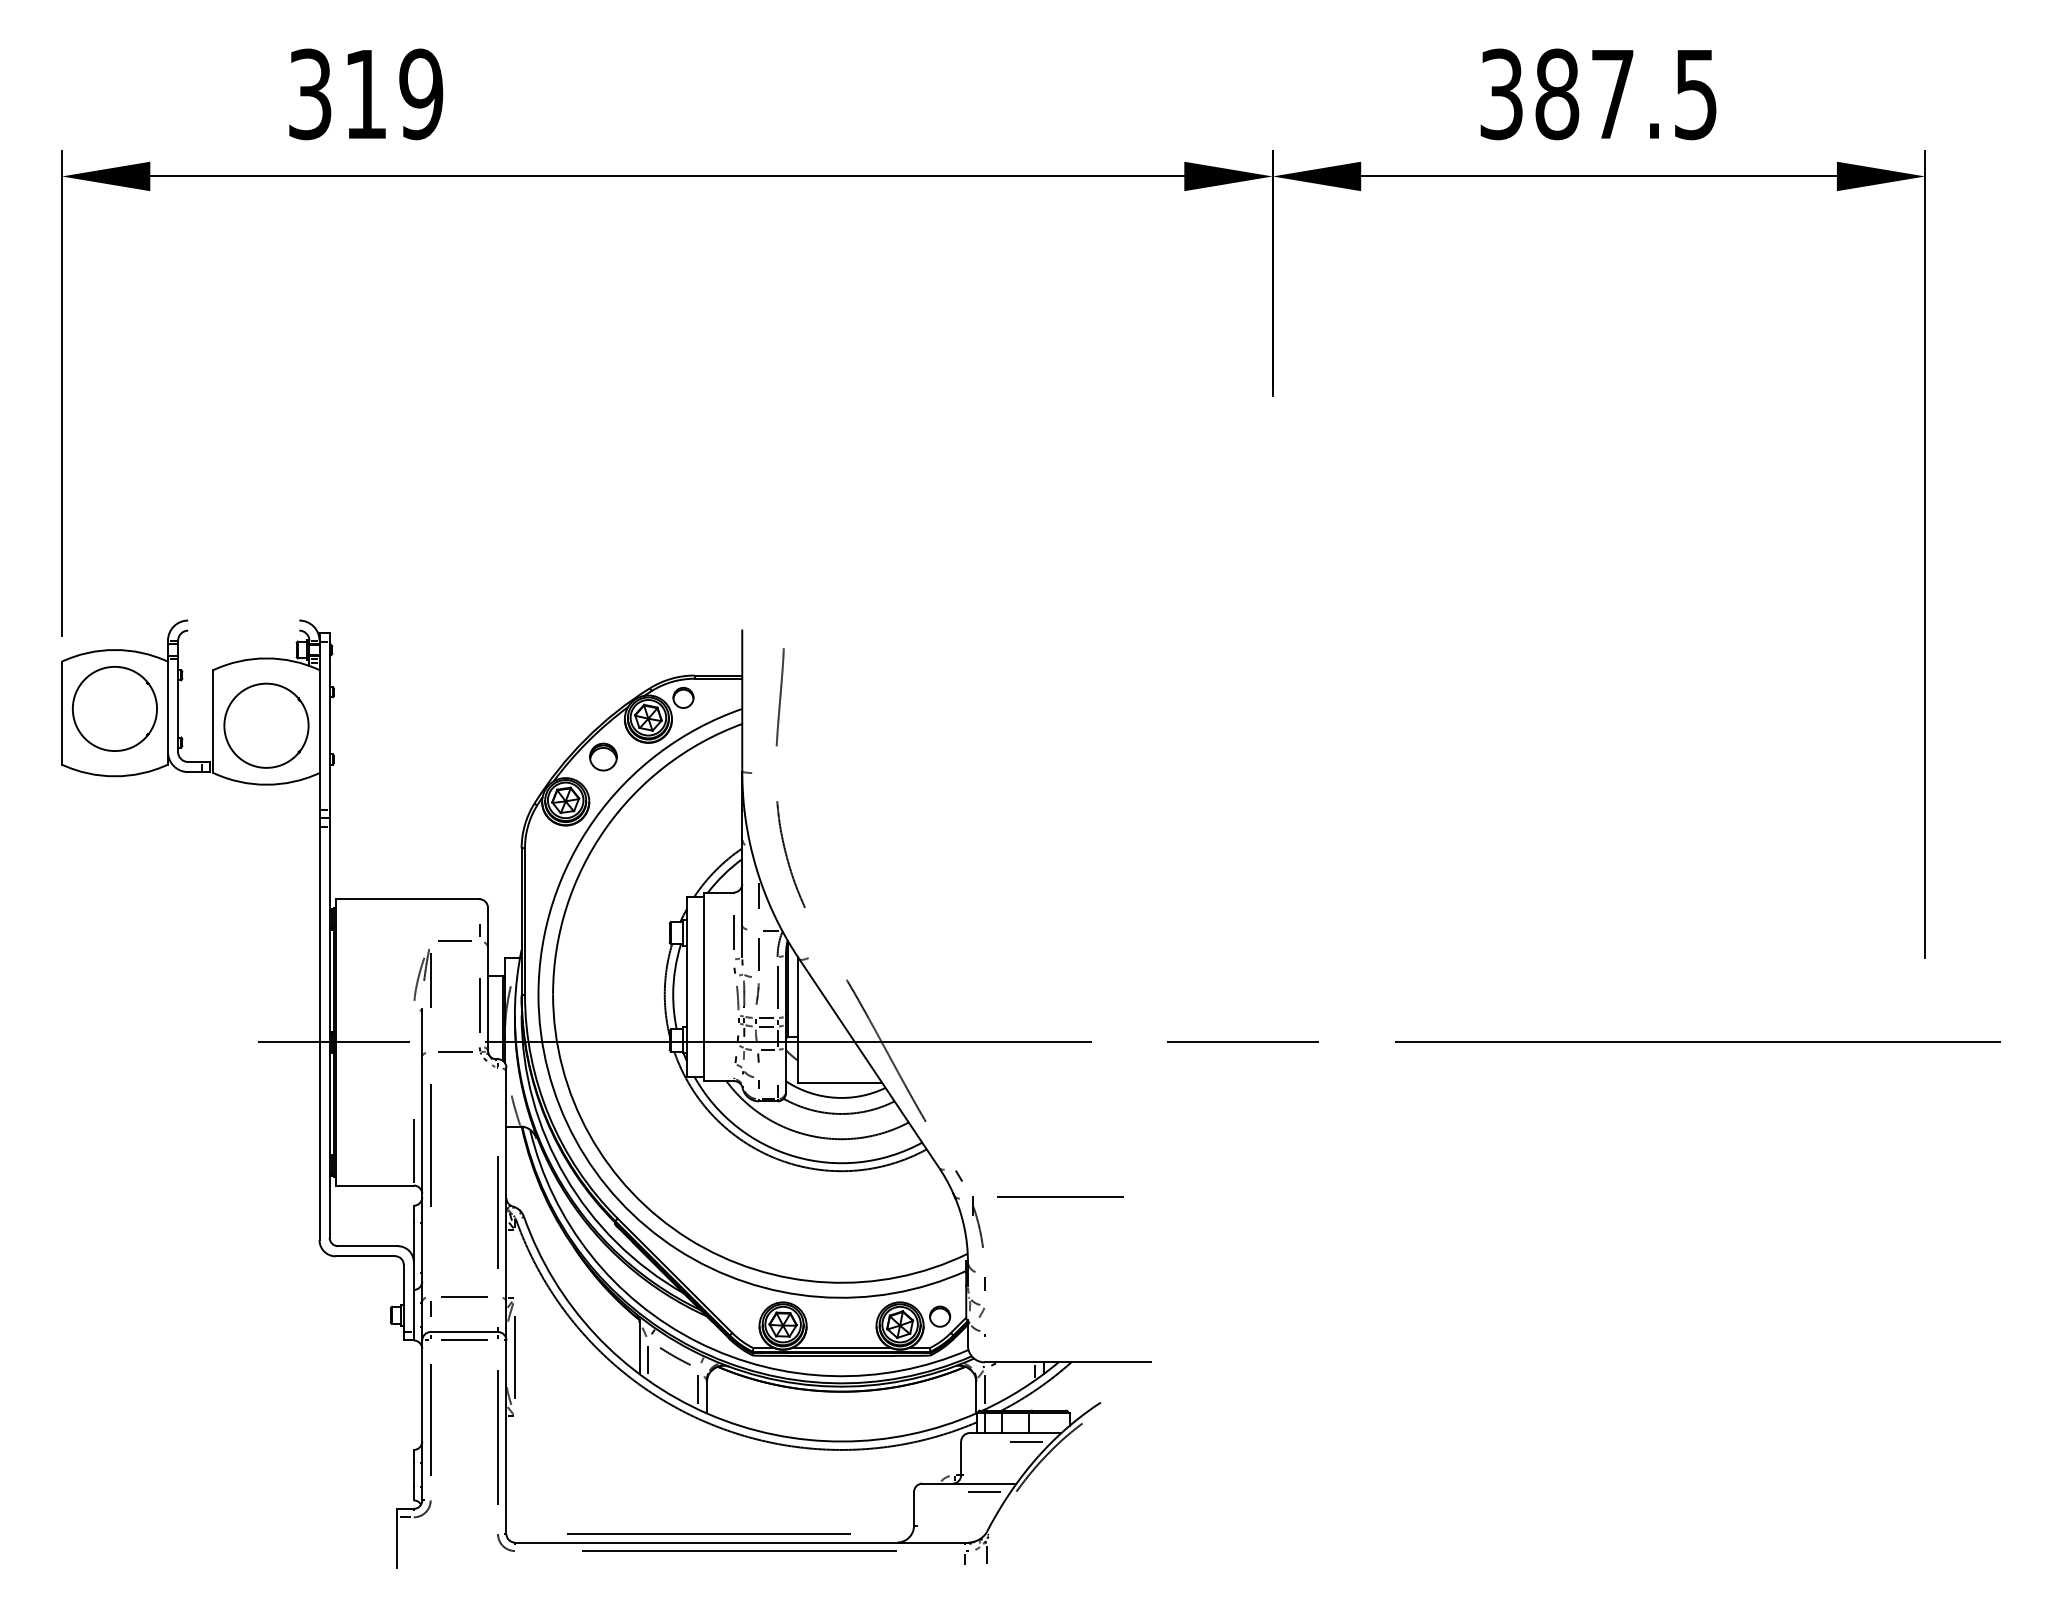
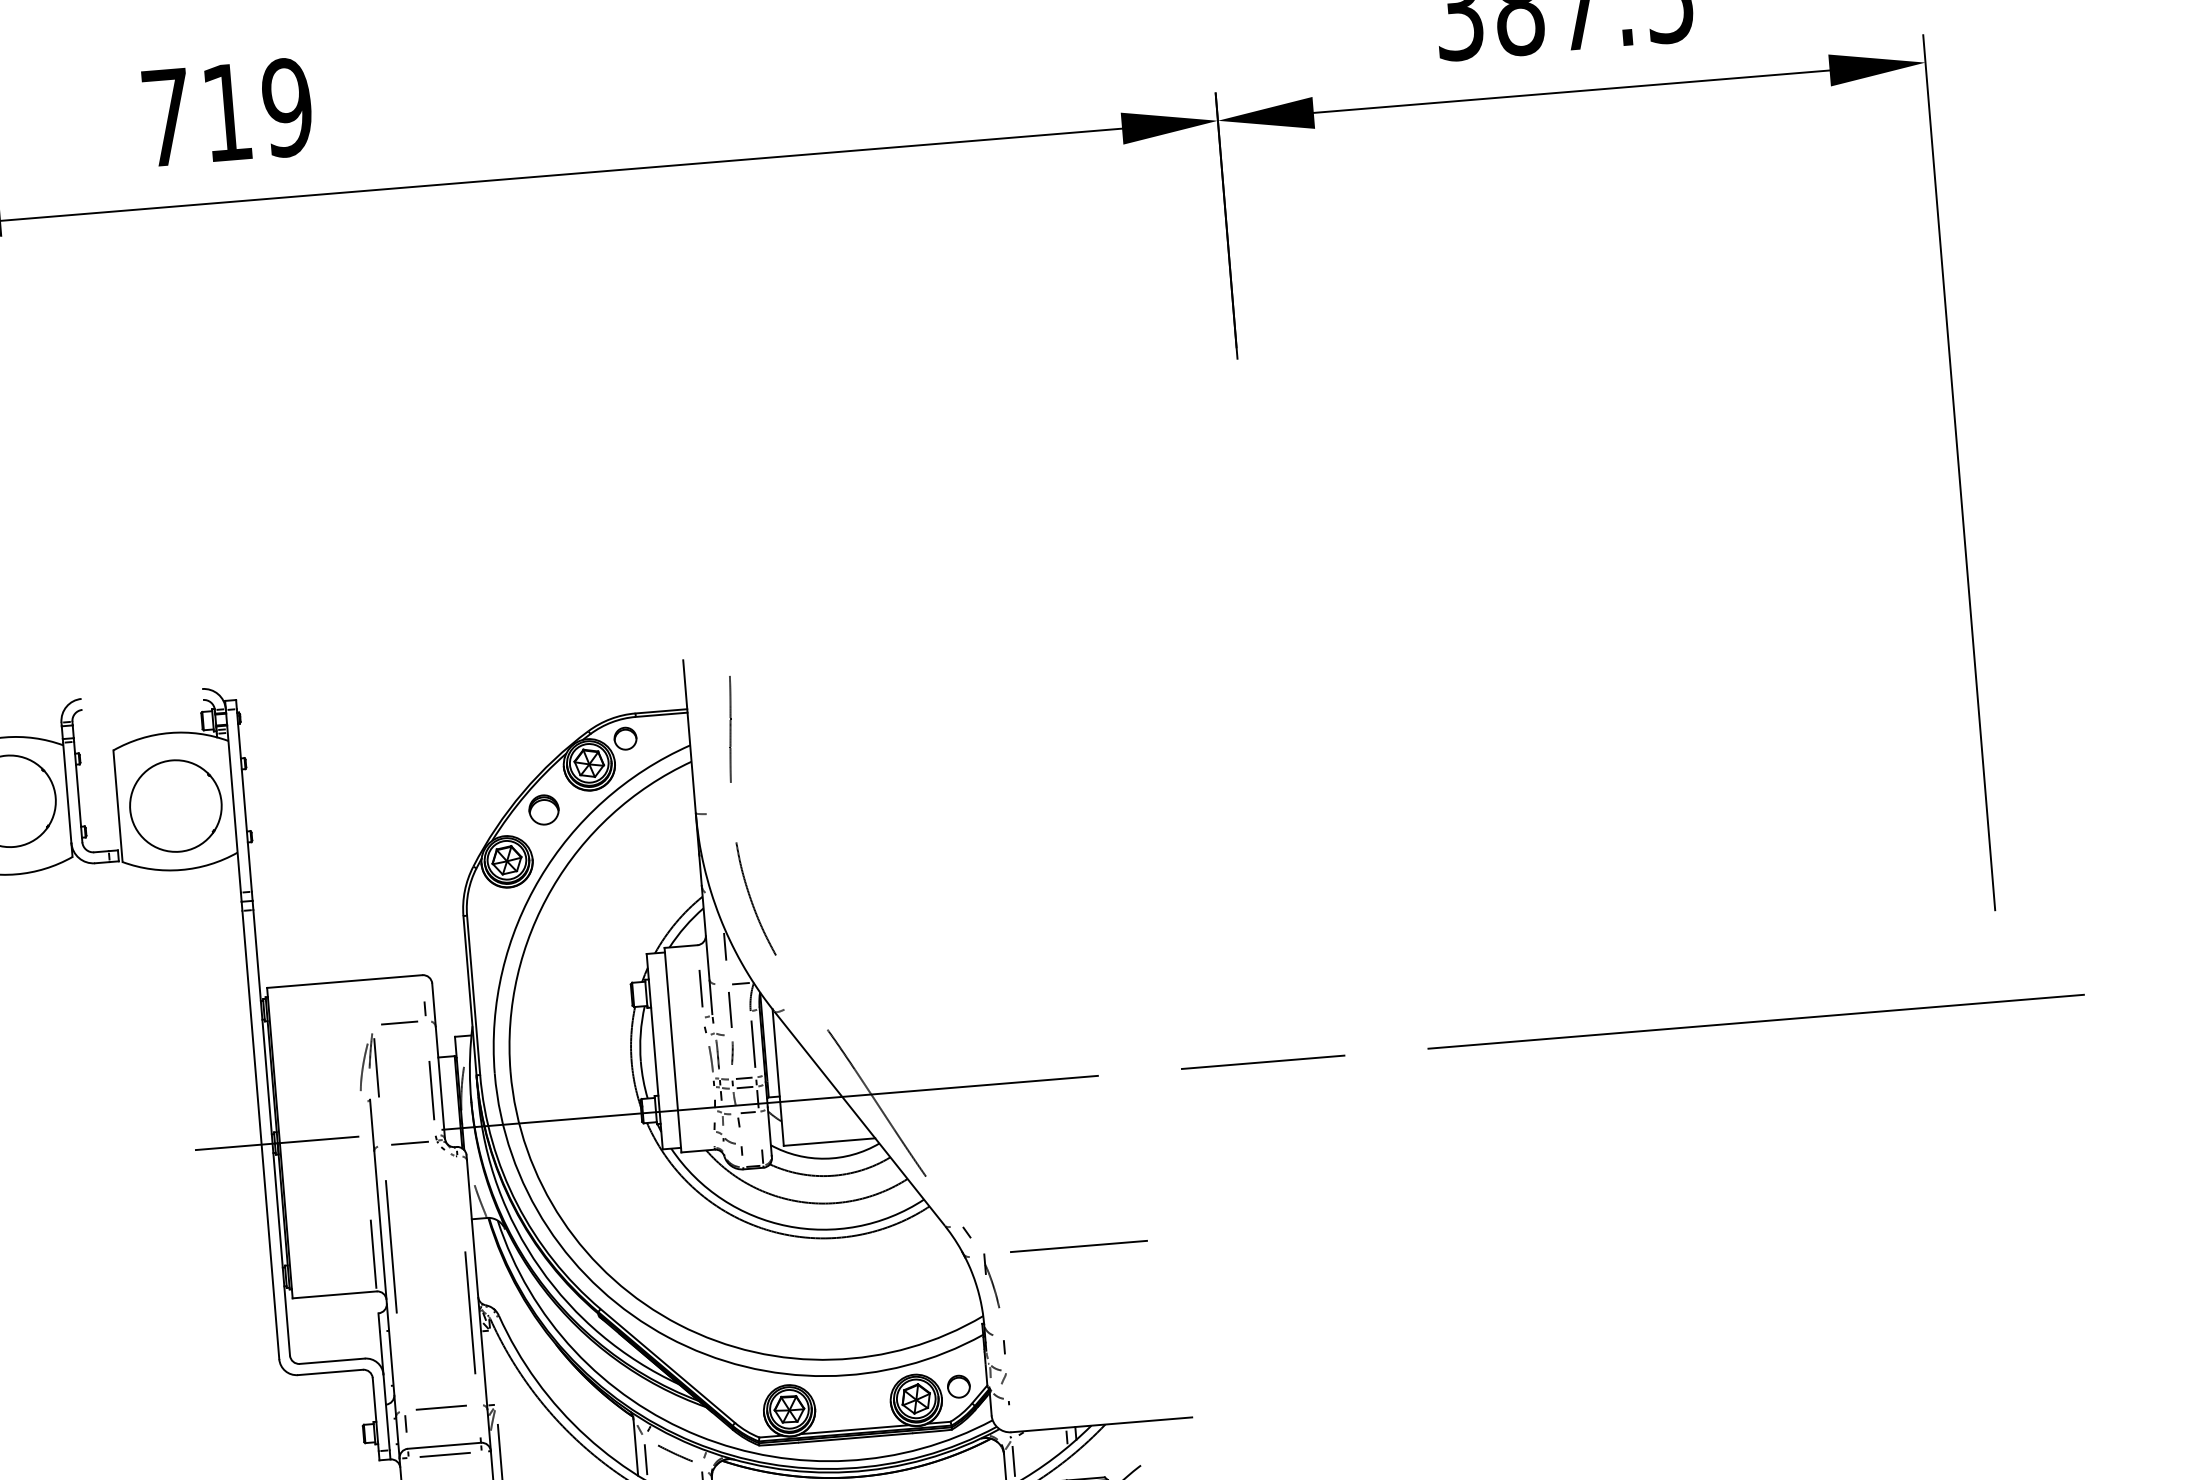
text: (310, 94) -> (167, 117), 319 -> 719

